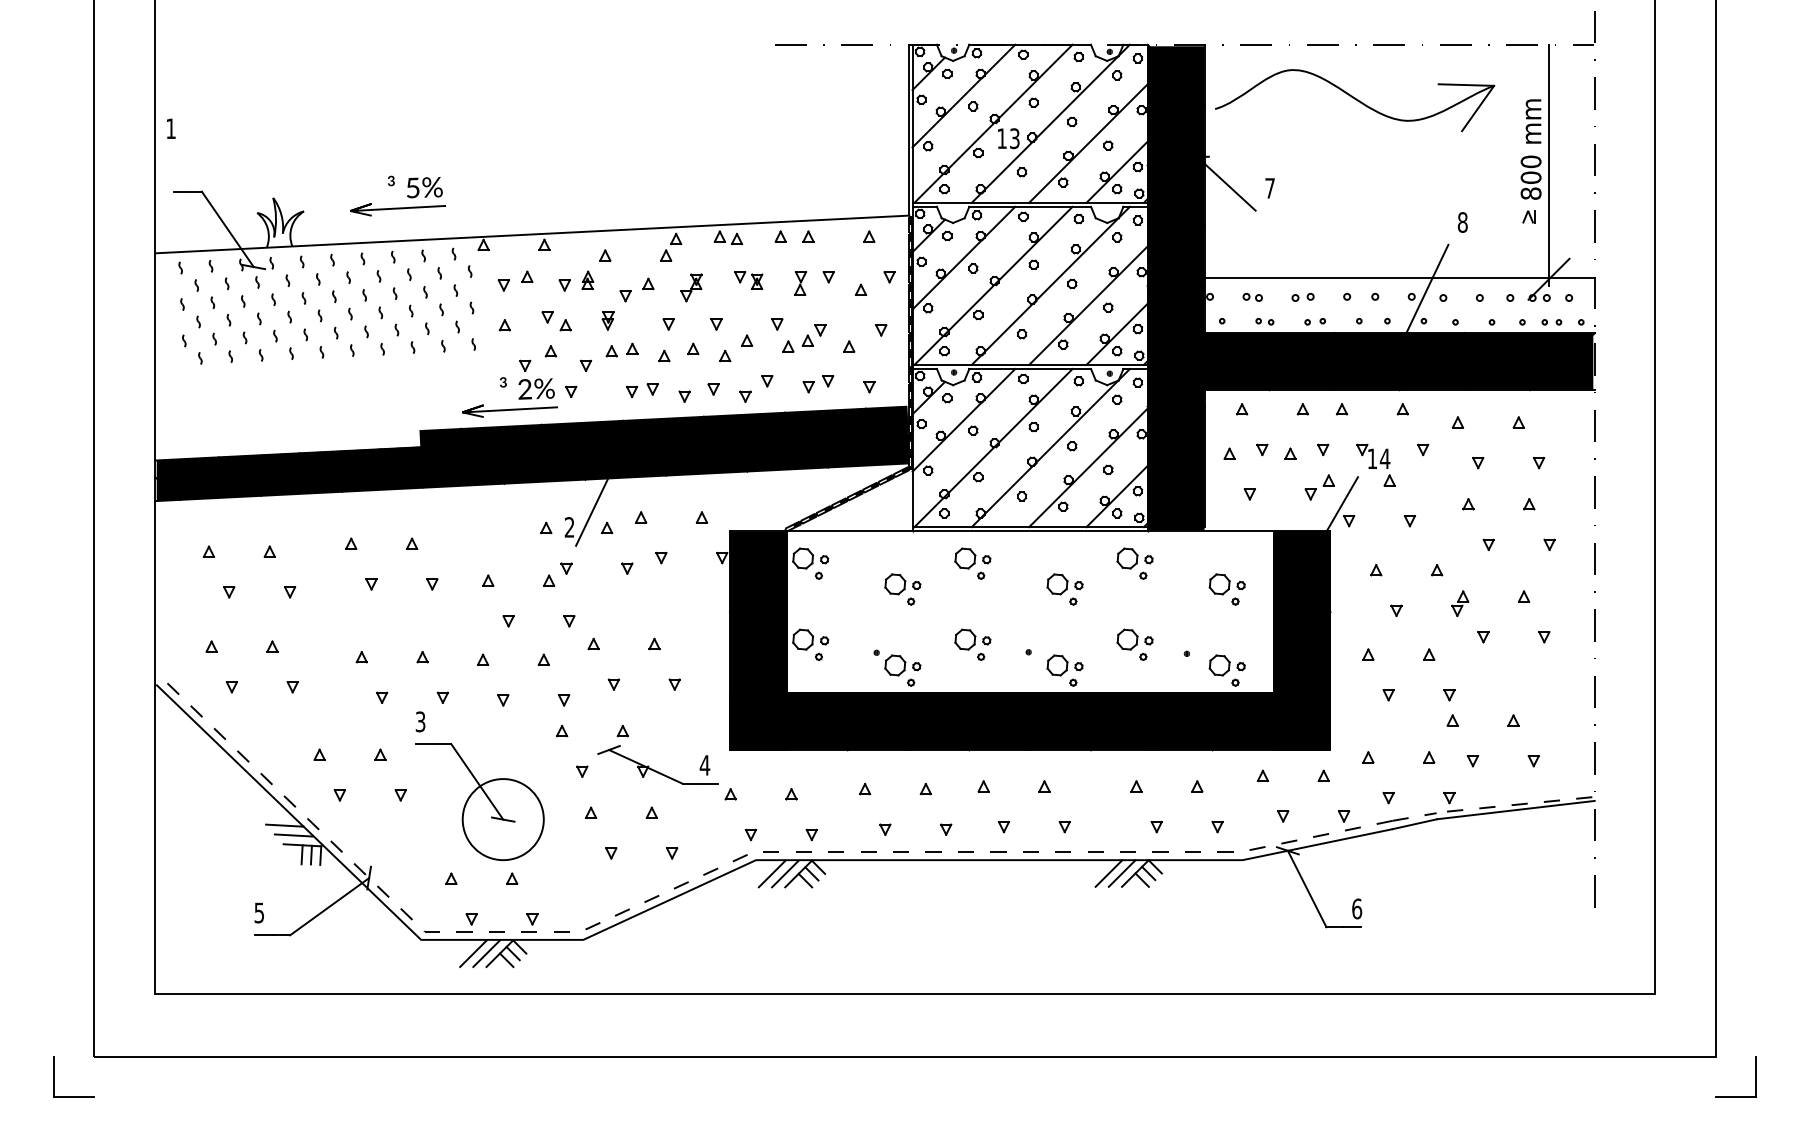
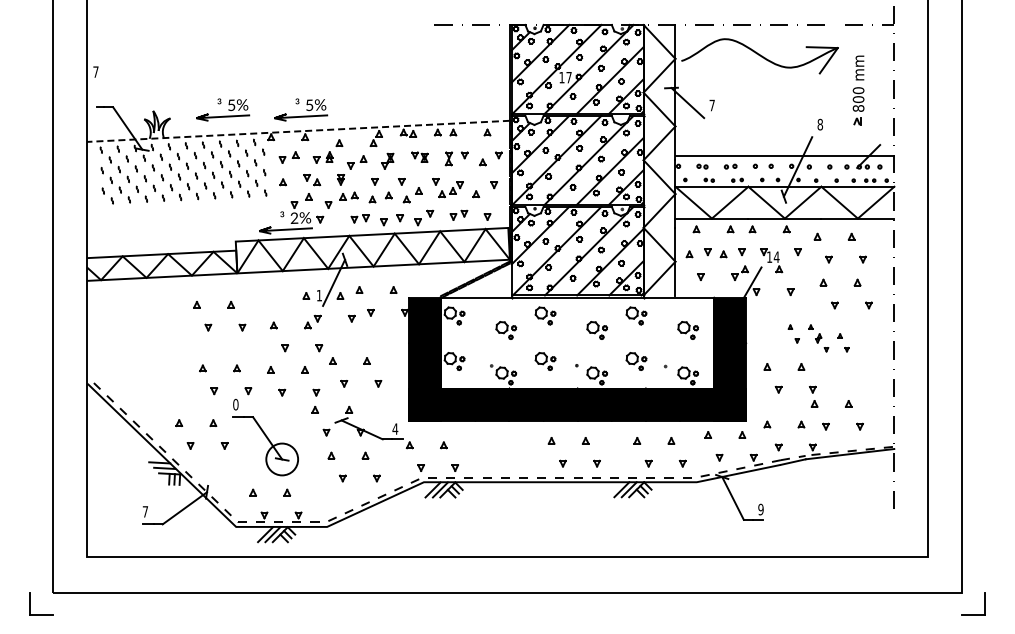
text: (170, 127) -> (95, 71), 1 -> 7
text: (1013, 138) -> (568, 77), 13 -> 17
line: (1548, 165) -> (868, 92), removed
part: (537, 195) -> (301, 109), added
line: (532, 234) -> (298, 131), solid -> dashed
fill: (1370, 288) -> (768, 161), removed
fill: (532, 452) -> (298, 253), removed
text: (567, 527) -> (318, 295), 2 -> 1
part: (236, 586) -> (132, 328), removed
part: (1459, 603) -> (818, 338), size x0.6
part: (238, 680) -> (133, 381), removed
text: (419, 721) -> (235, 404), 3 -> 0
circle: (501, 819) -> (281, 459), size x0.7
part: (892, 823) -> (500, 461), removed
text: (1356, 908) -> (760, 509), 6 -> 9
text: (259, 912) -> (145, 511), 5 -> 7

